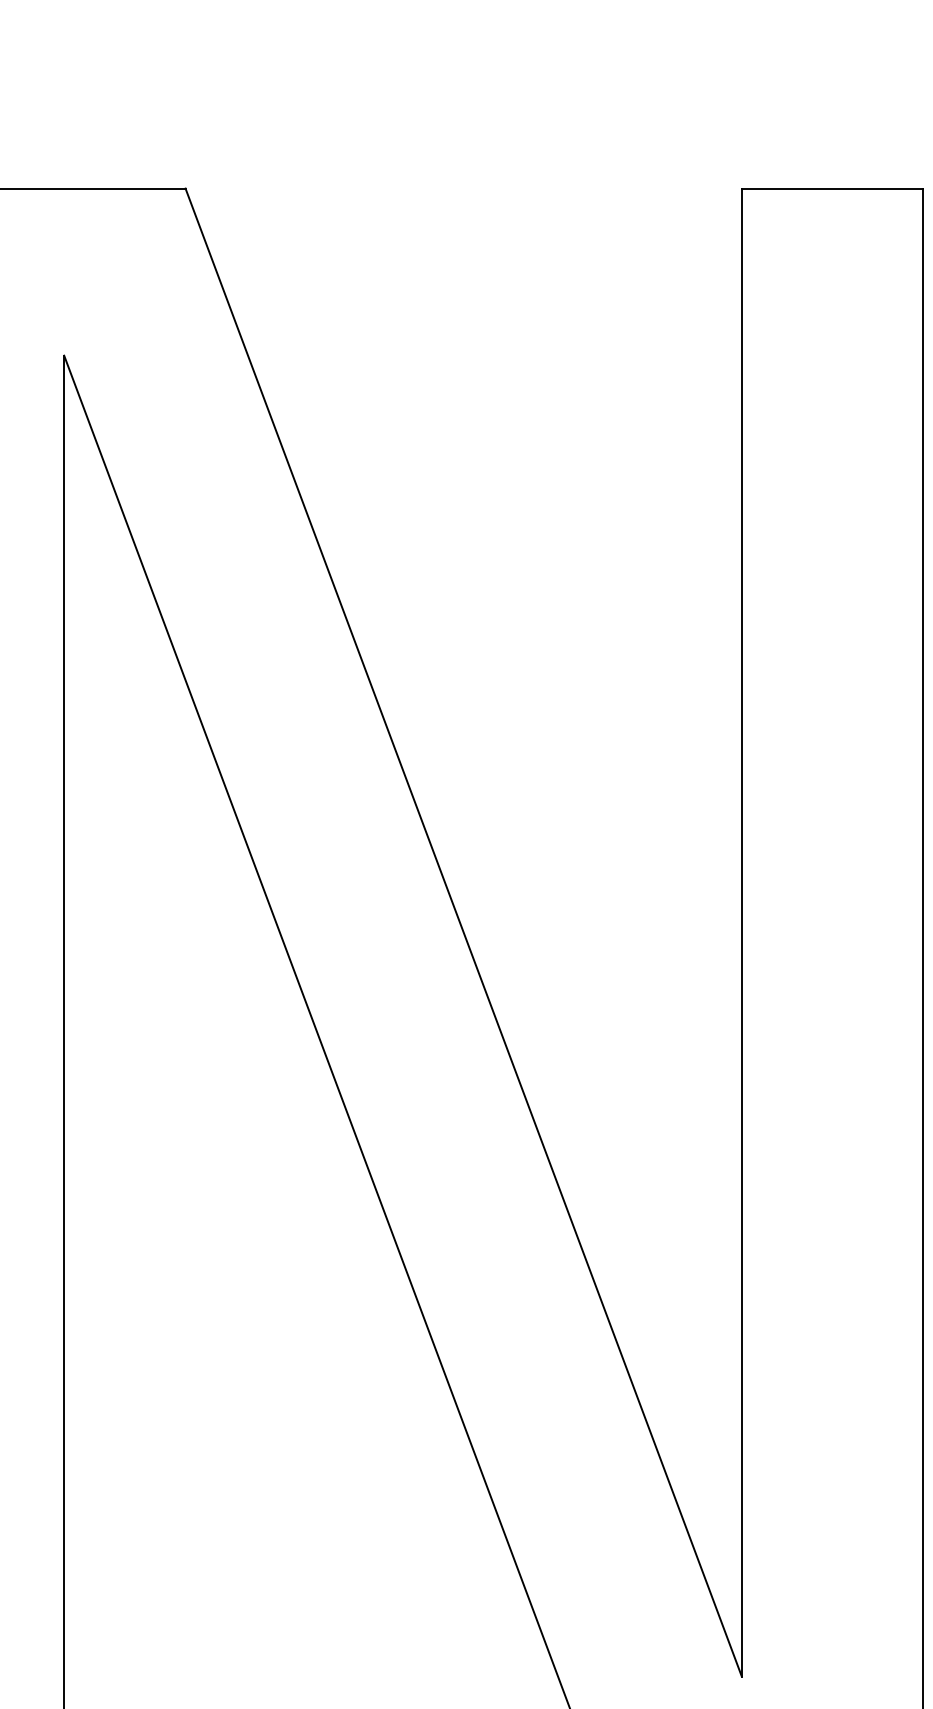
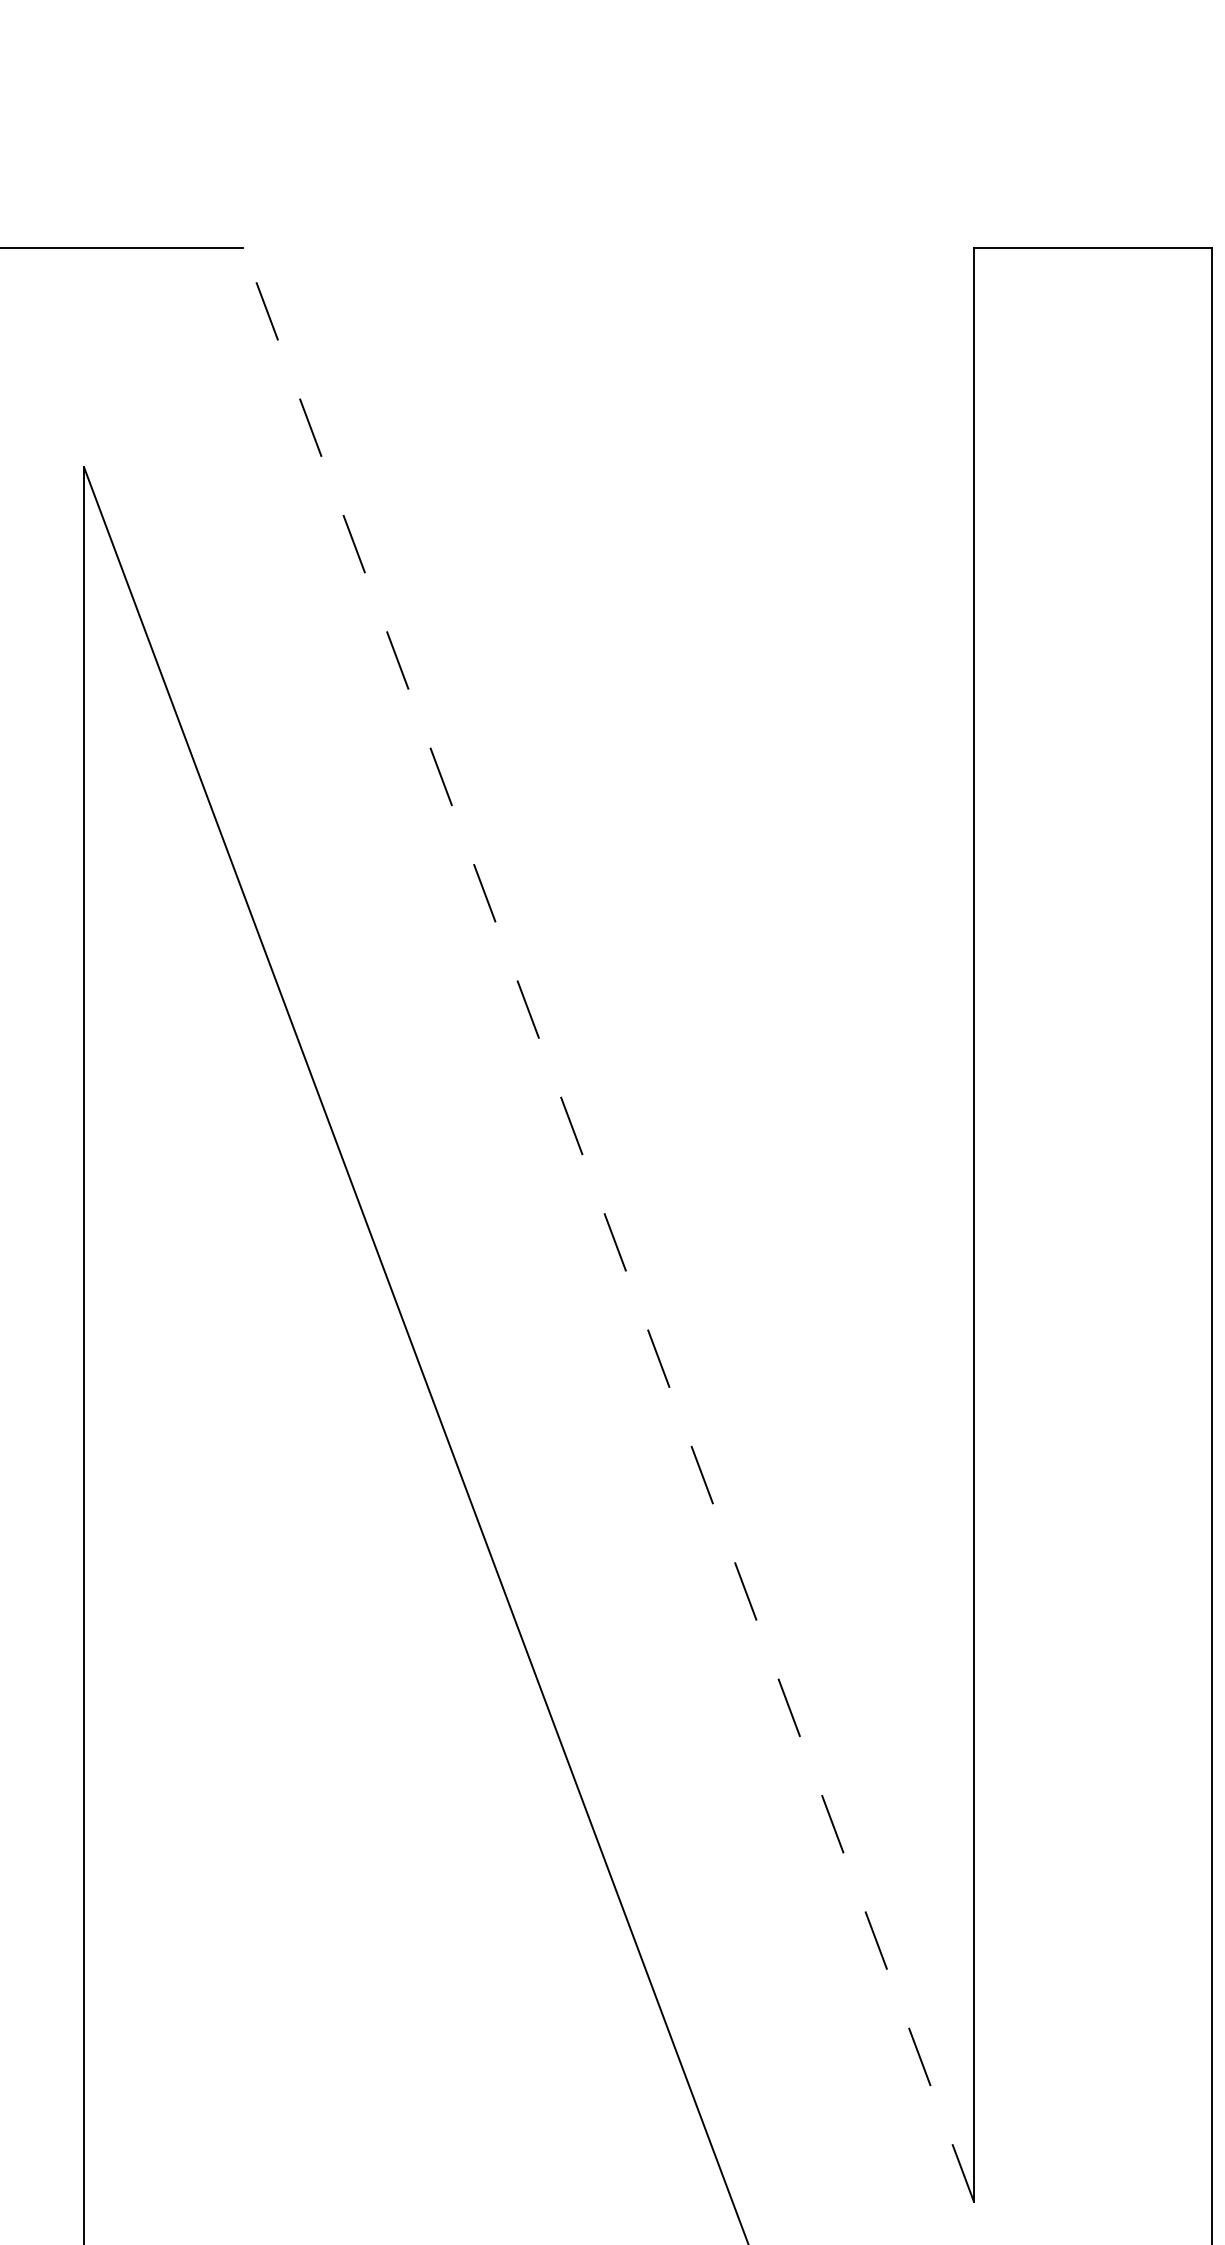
line: (463, 932) -> (608, 1224), solid -> dashed

